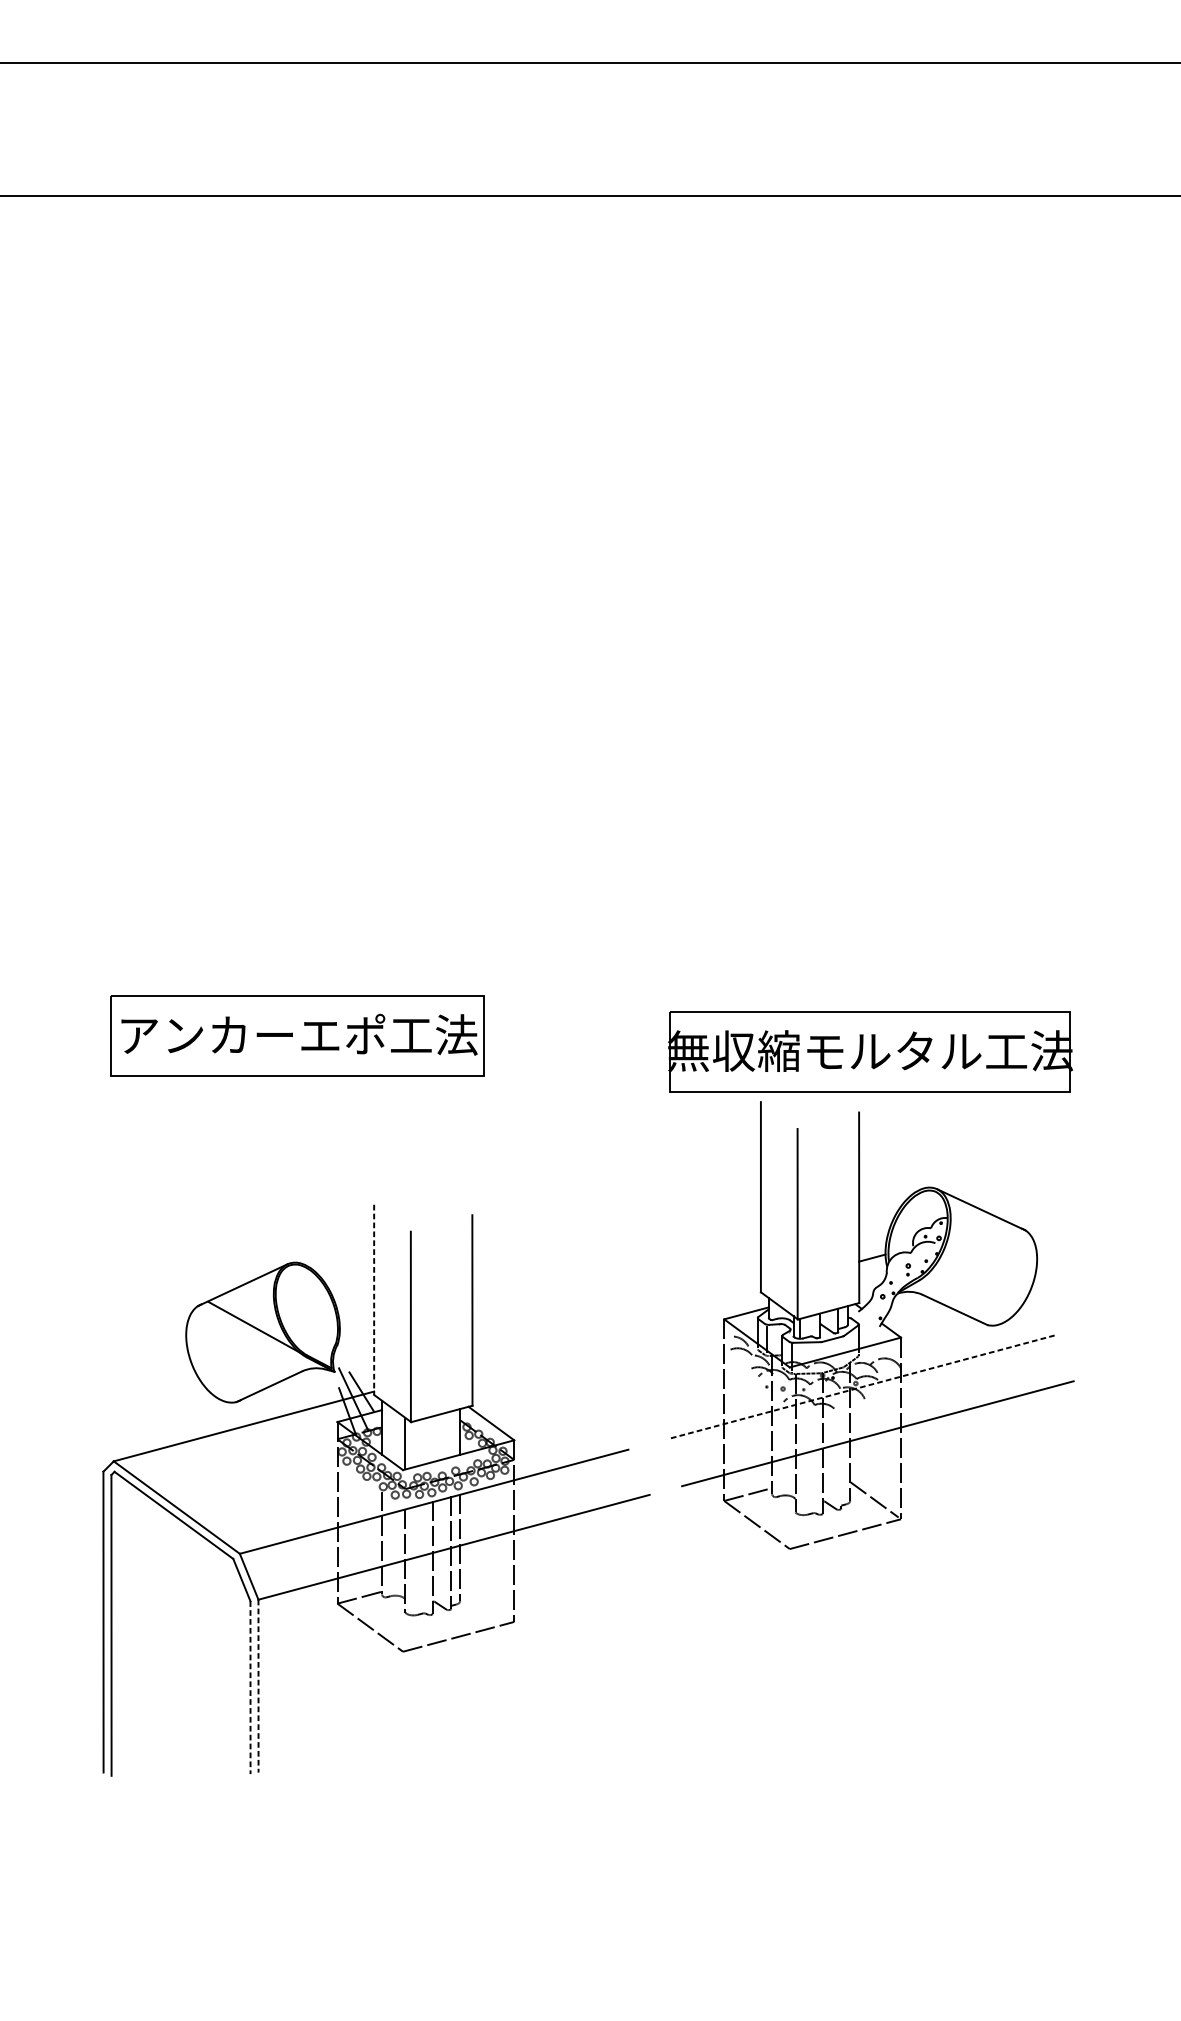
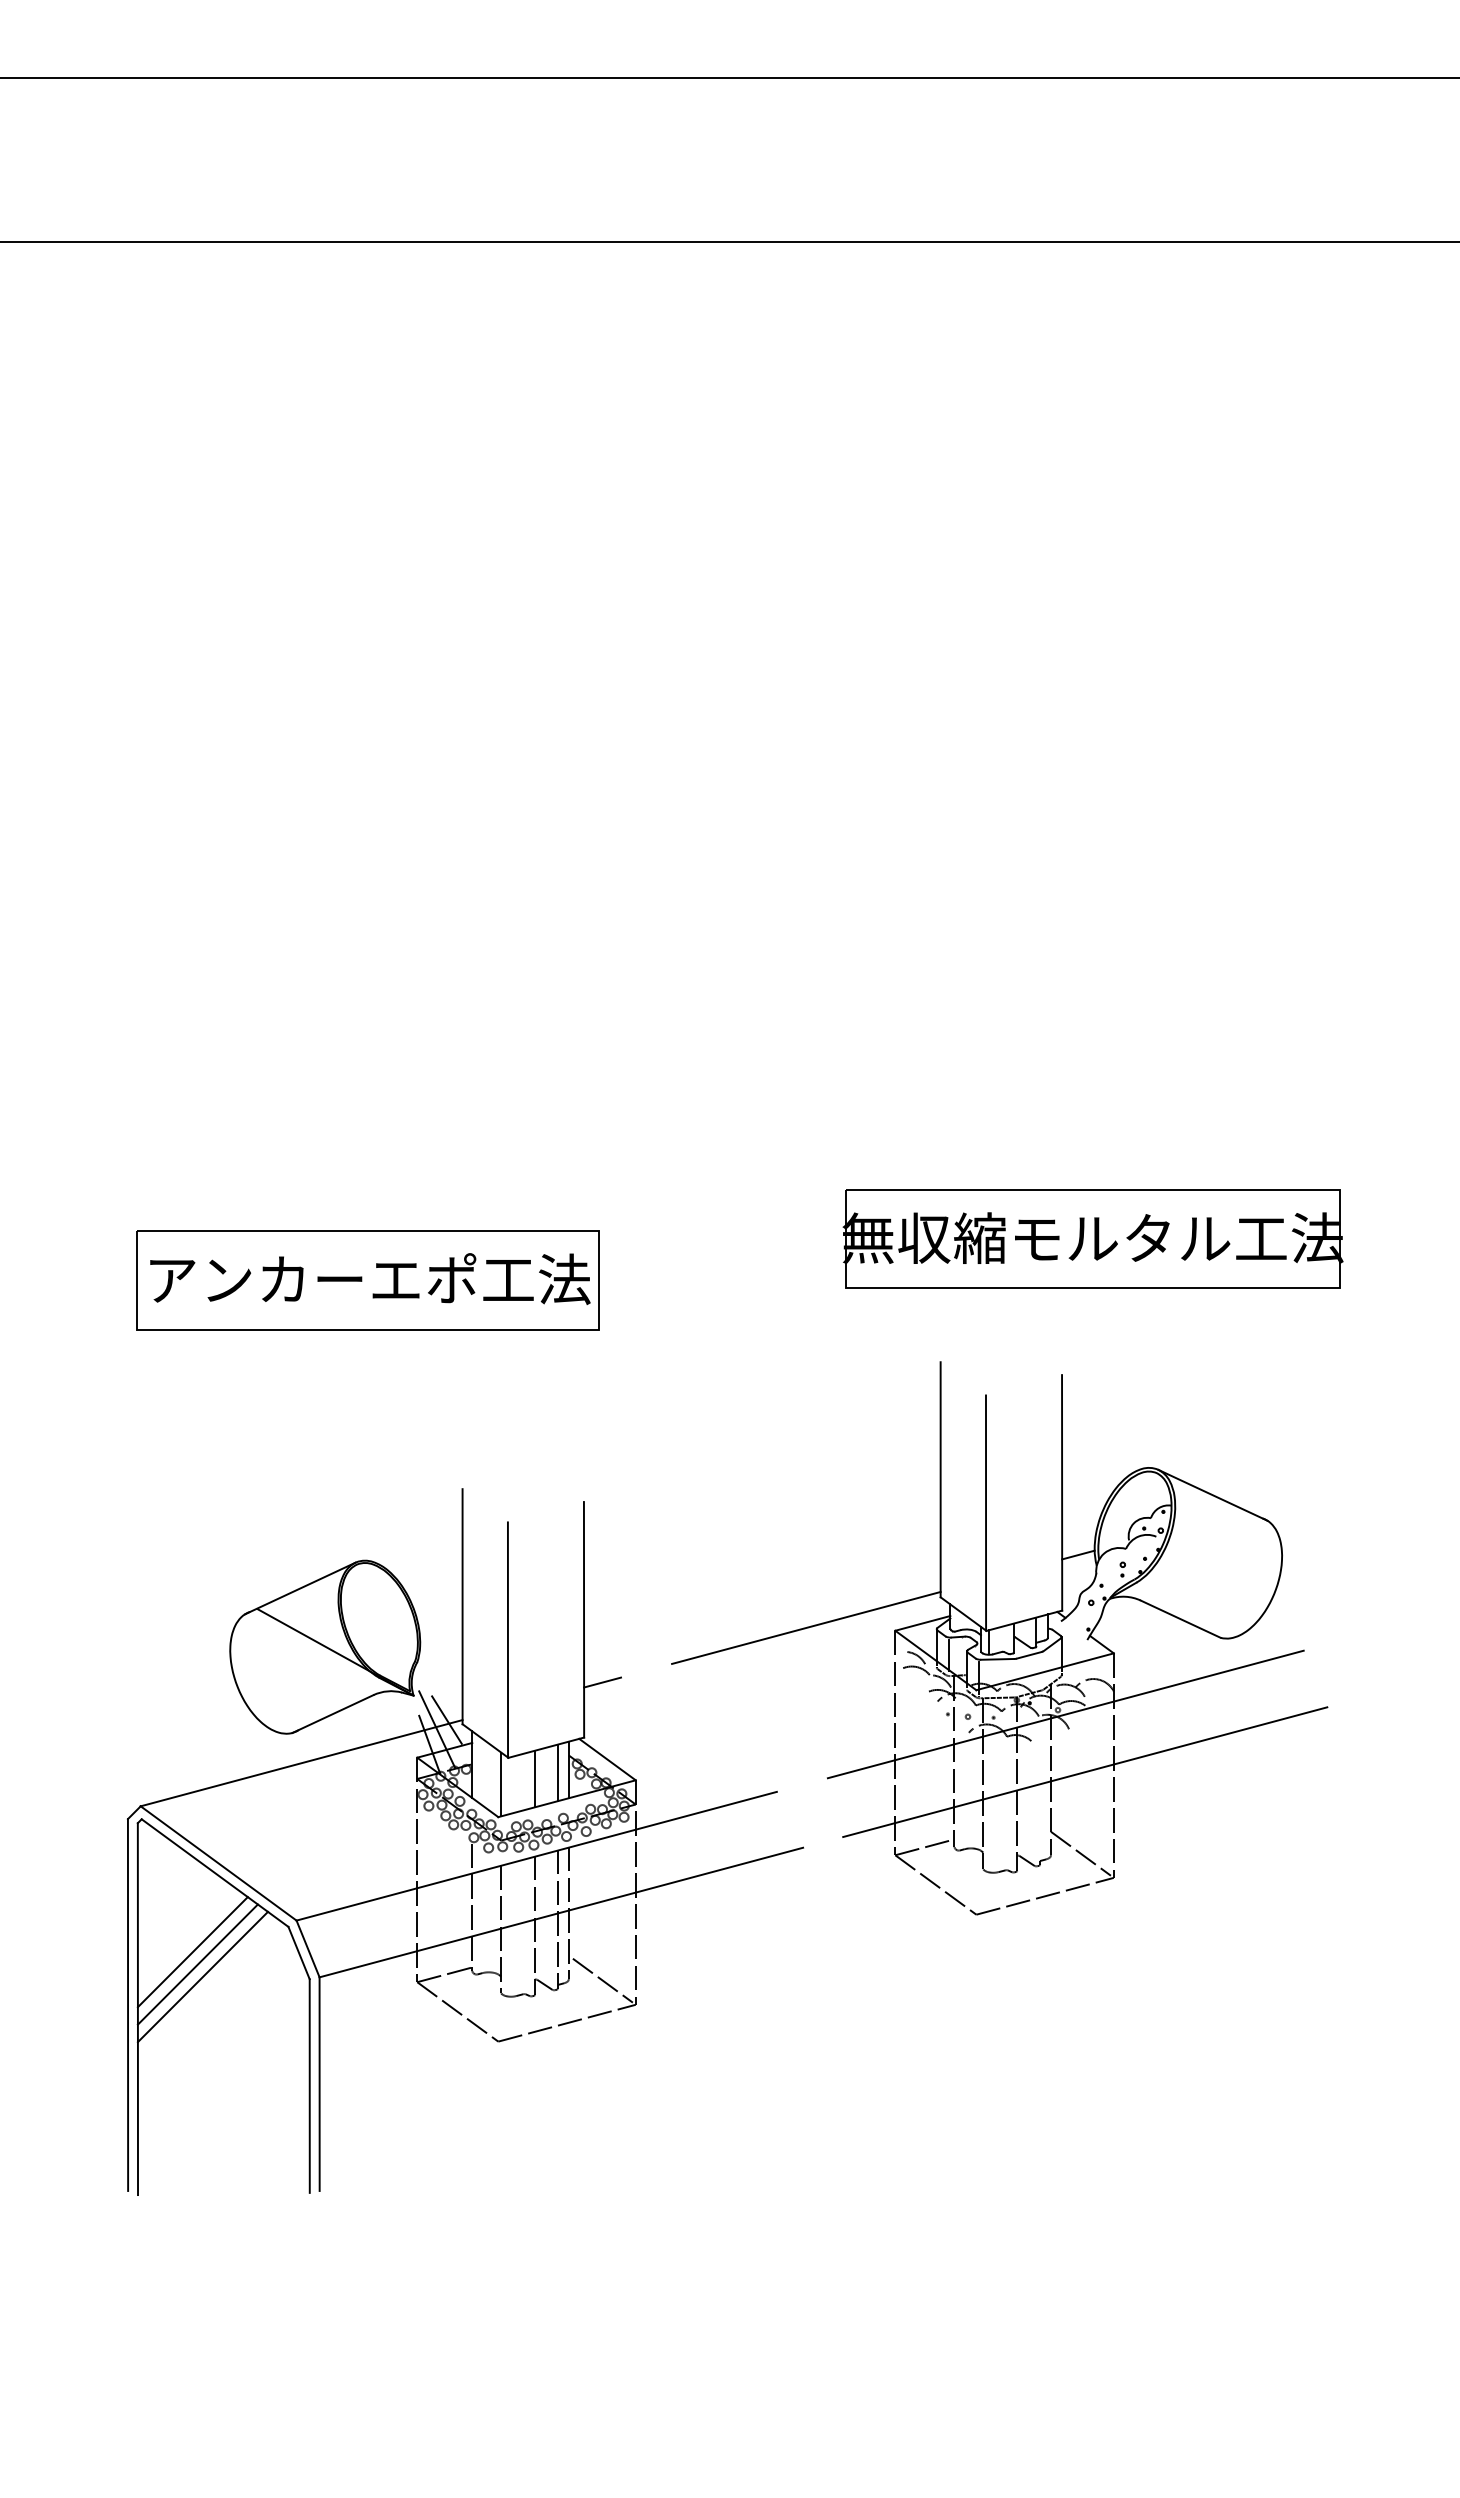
part: (870, 1051) -> (1092, 1238), moved
line: (374, 1299) -> (462, 1606), dashed -> solid
line: (652, 1316) -> (806, 1627), added
line: (487, 1361) -> (602, 1682), added
line: (861, 1387) -> (1065, 1714), dashed -> solid
line: (450, 1434) -> (557, 1772), added
line: (433, 1438) -> (535, 1778), added
line: (155, 1579) -> (192, 1952), added
line: (159, 1589) -> (197, 1964), added
line: (163, 1599) -> (202, 1976), added
line: (487, 1602) -> (602, 1980), added
line: (258, 1686) -> (319, 2084), dashed -> solid
line: (250, 1688) -> (309, 2086), dashed -> solid

